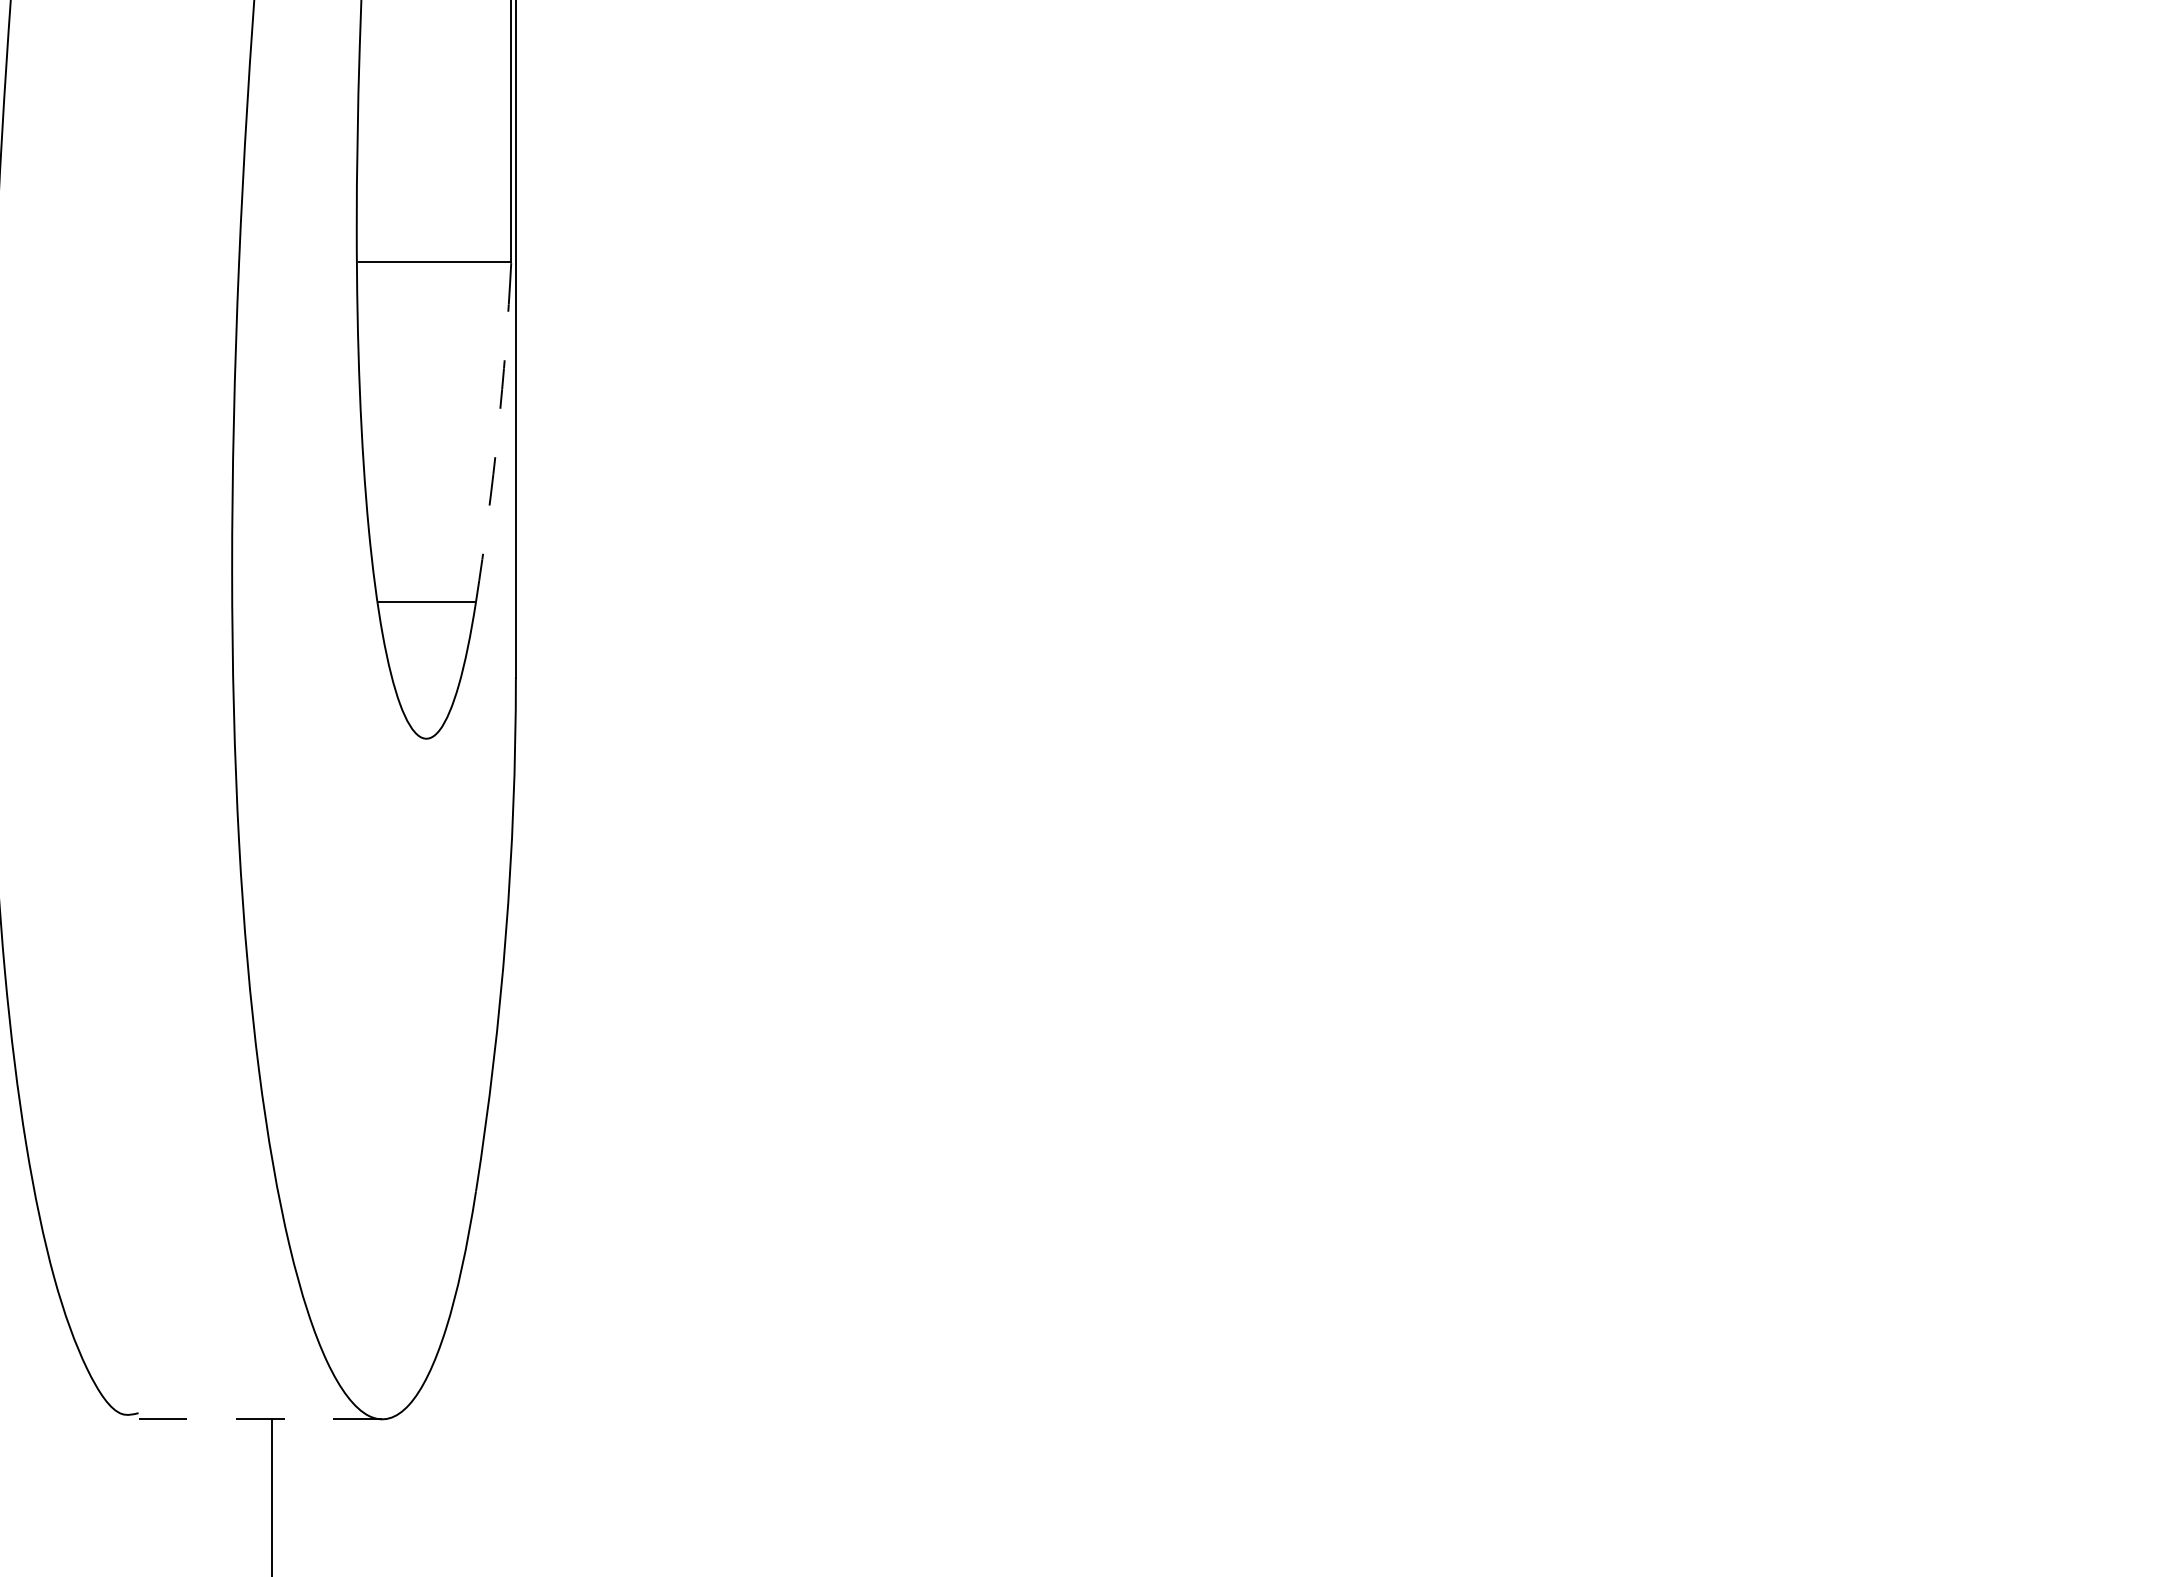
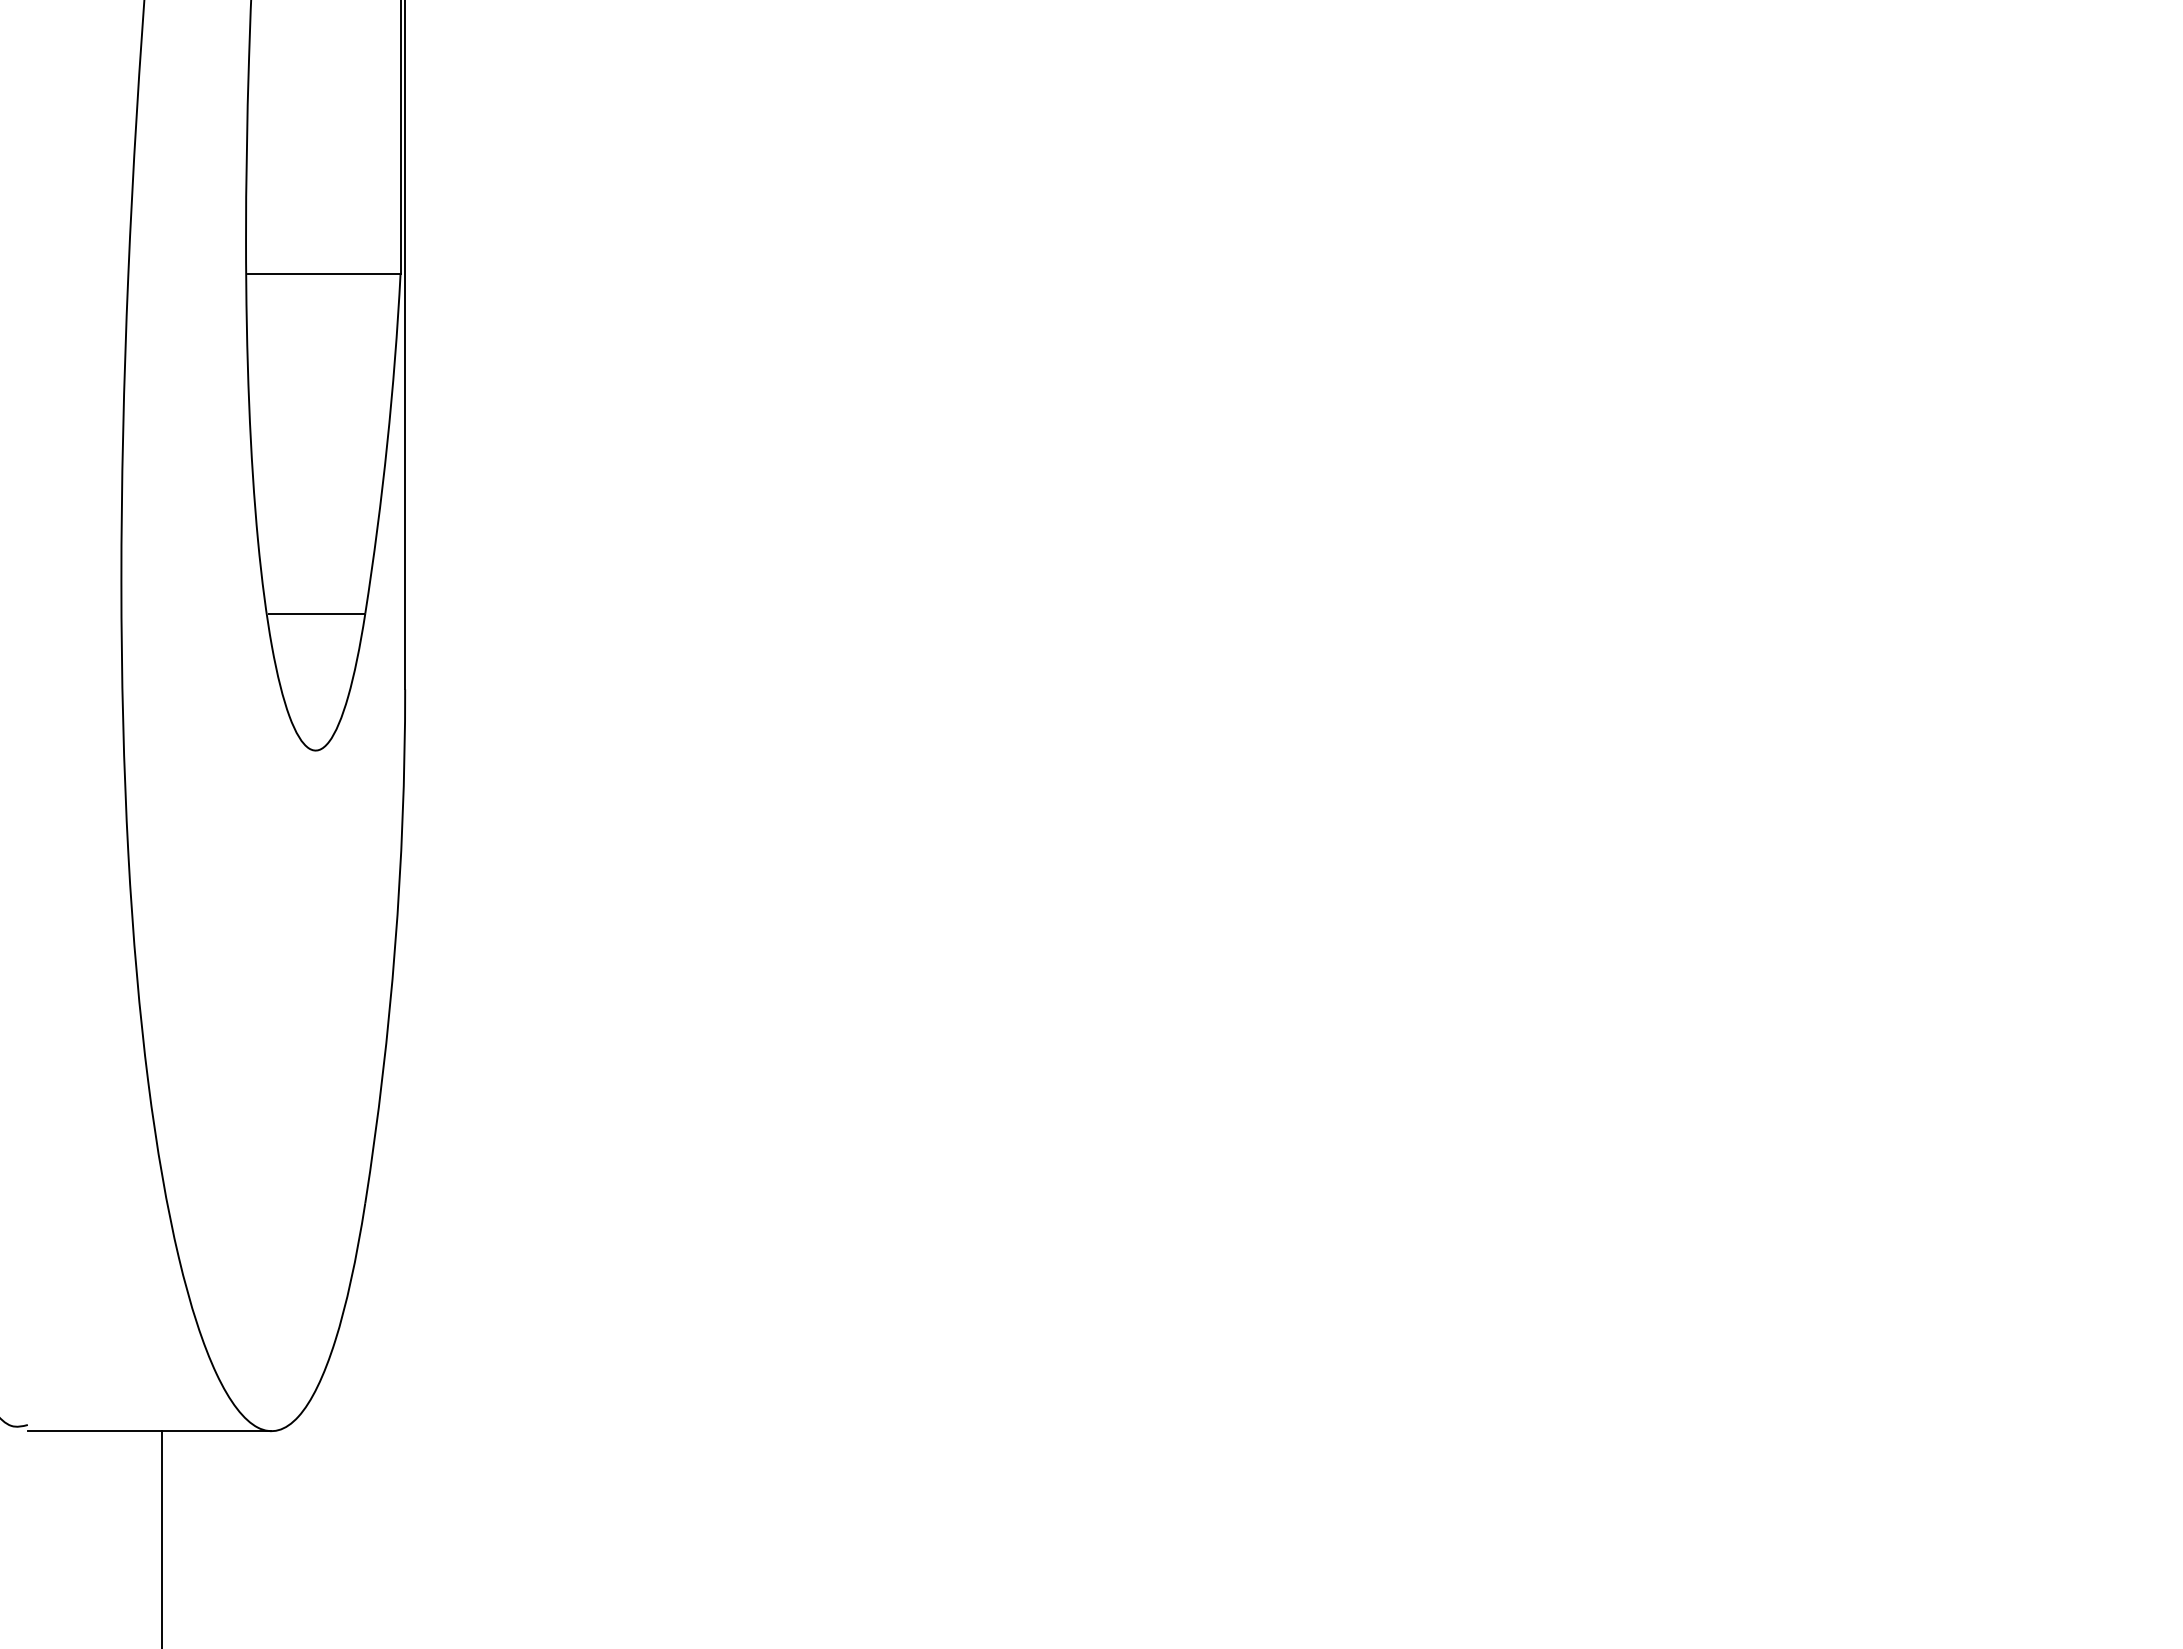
arc: (498, 432) -> (387, 444), dashed -> solid
line: (260, 1419) -> (149, 1431), dashed -> solid

